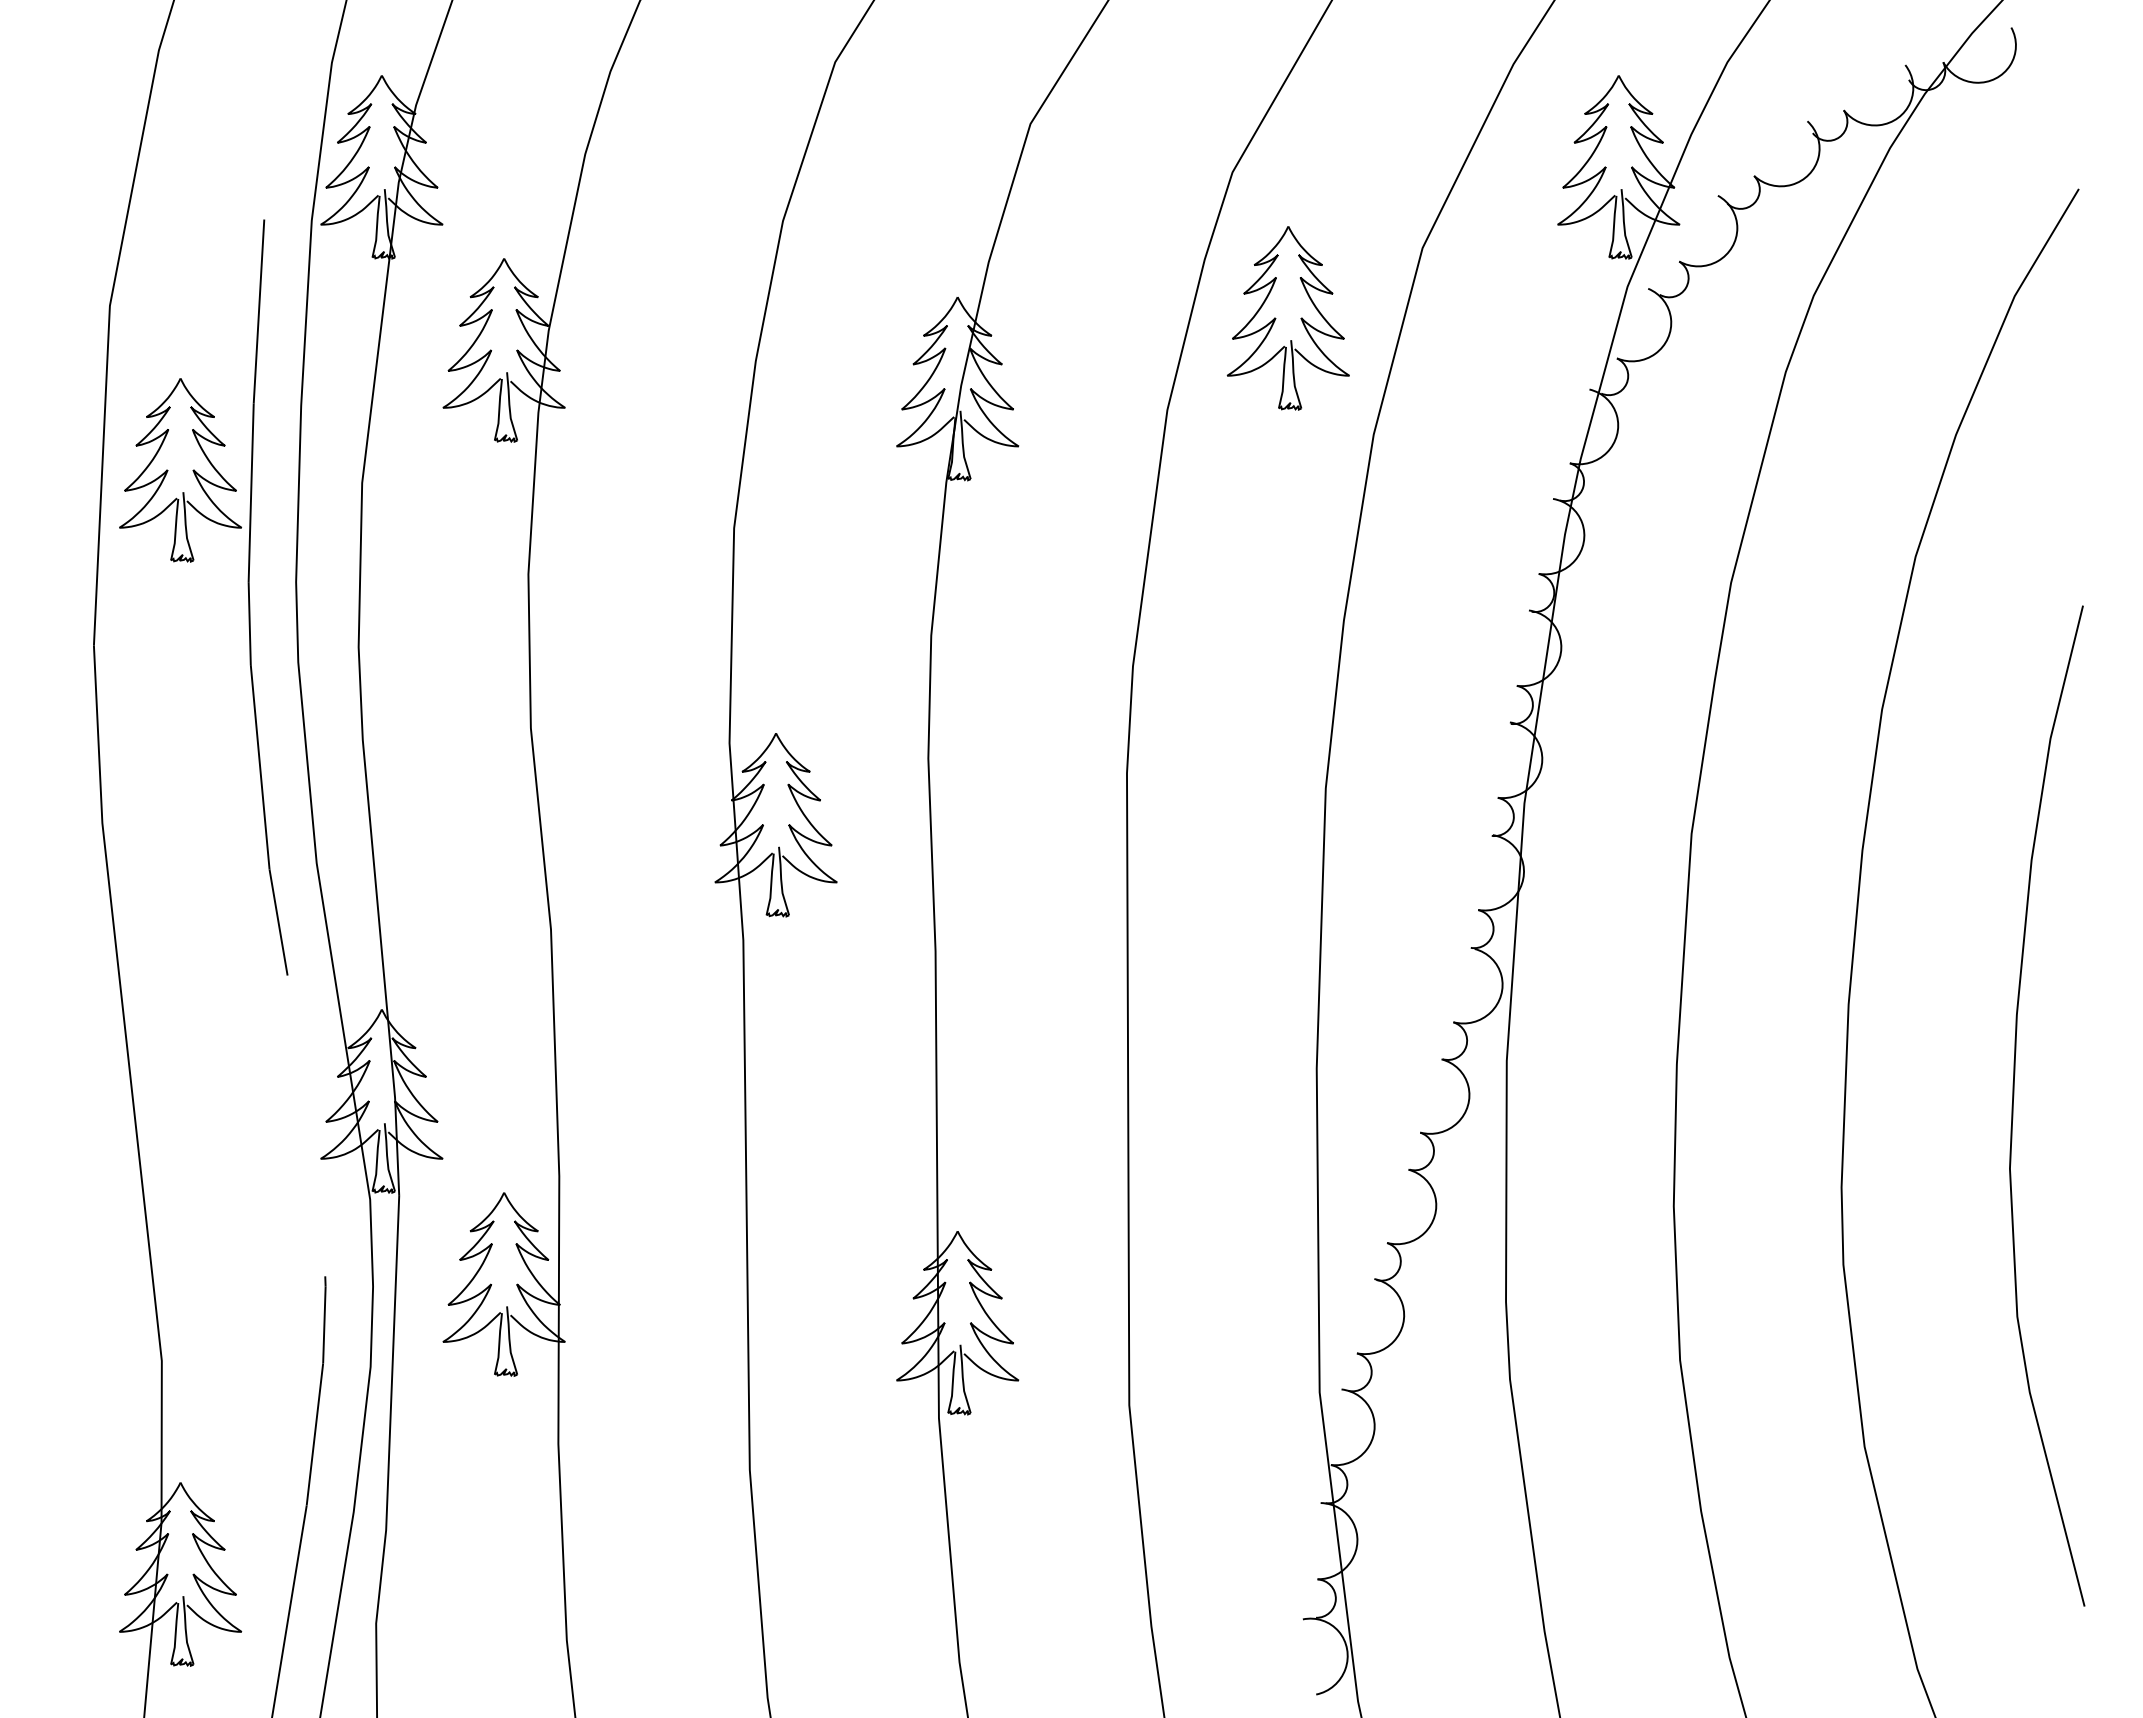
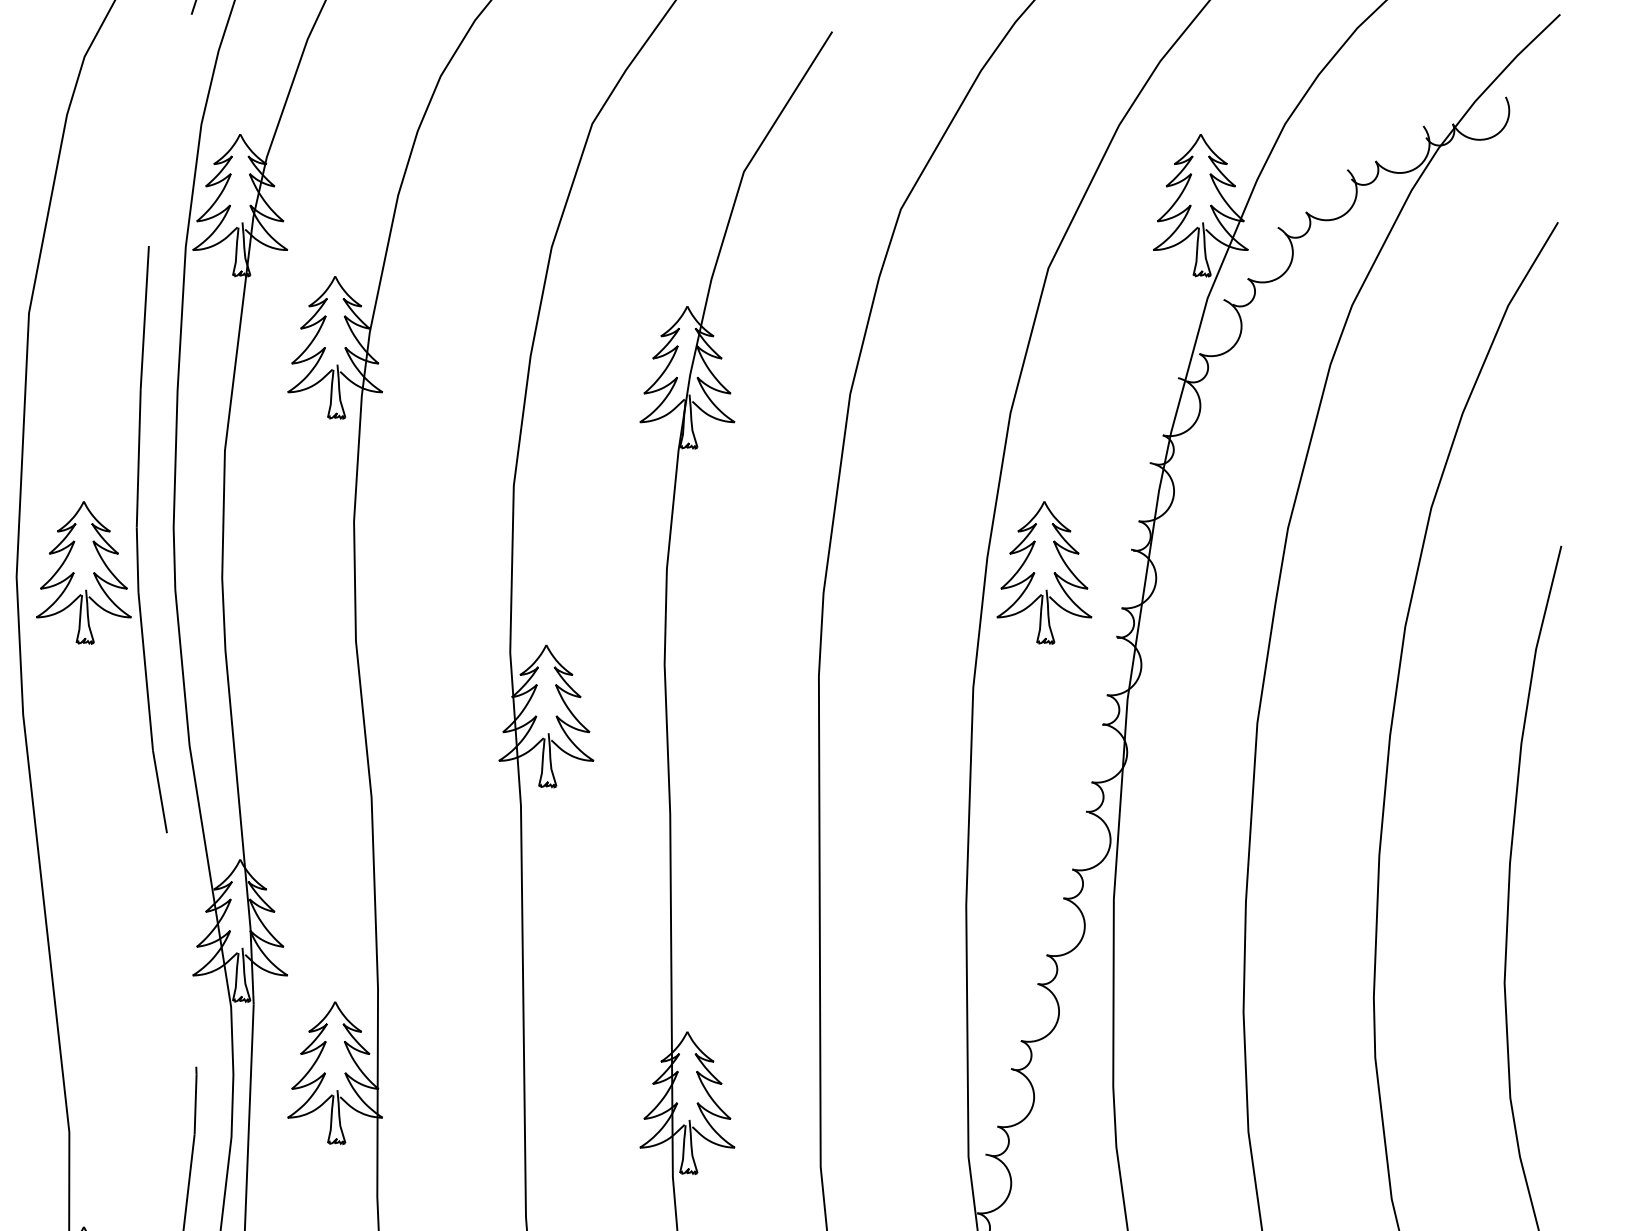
part: (1287, 318) -> (1043, 572), moved
part: (180, 470) -> (83, 572), moved

